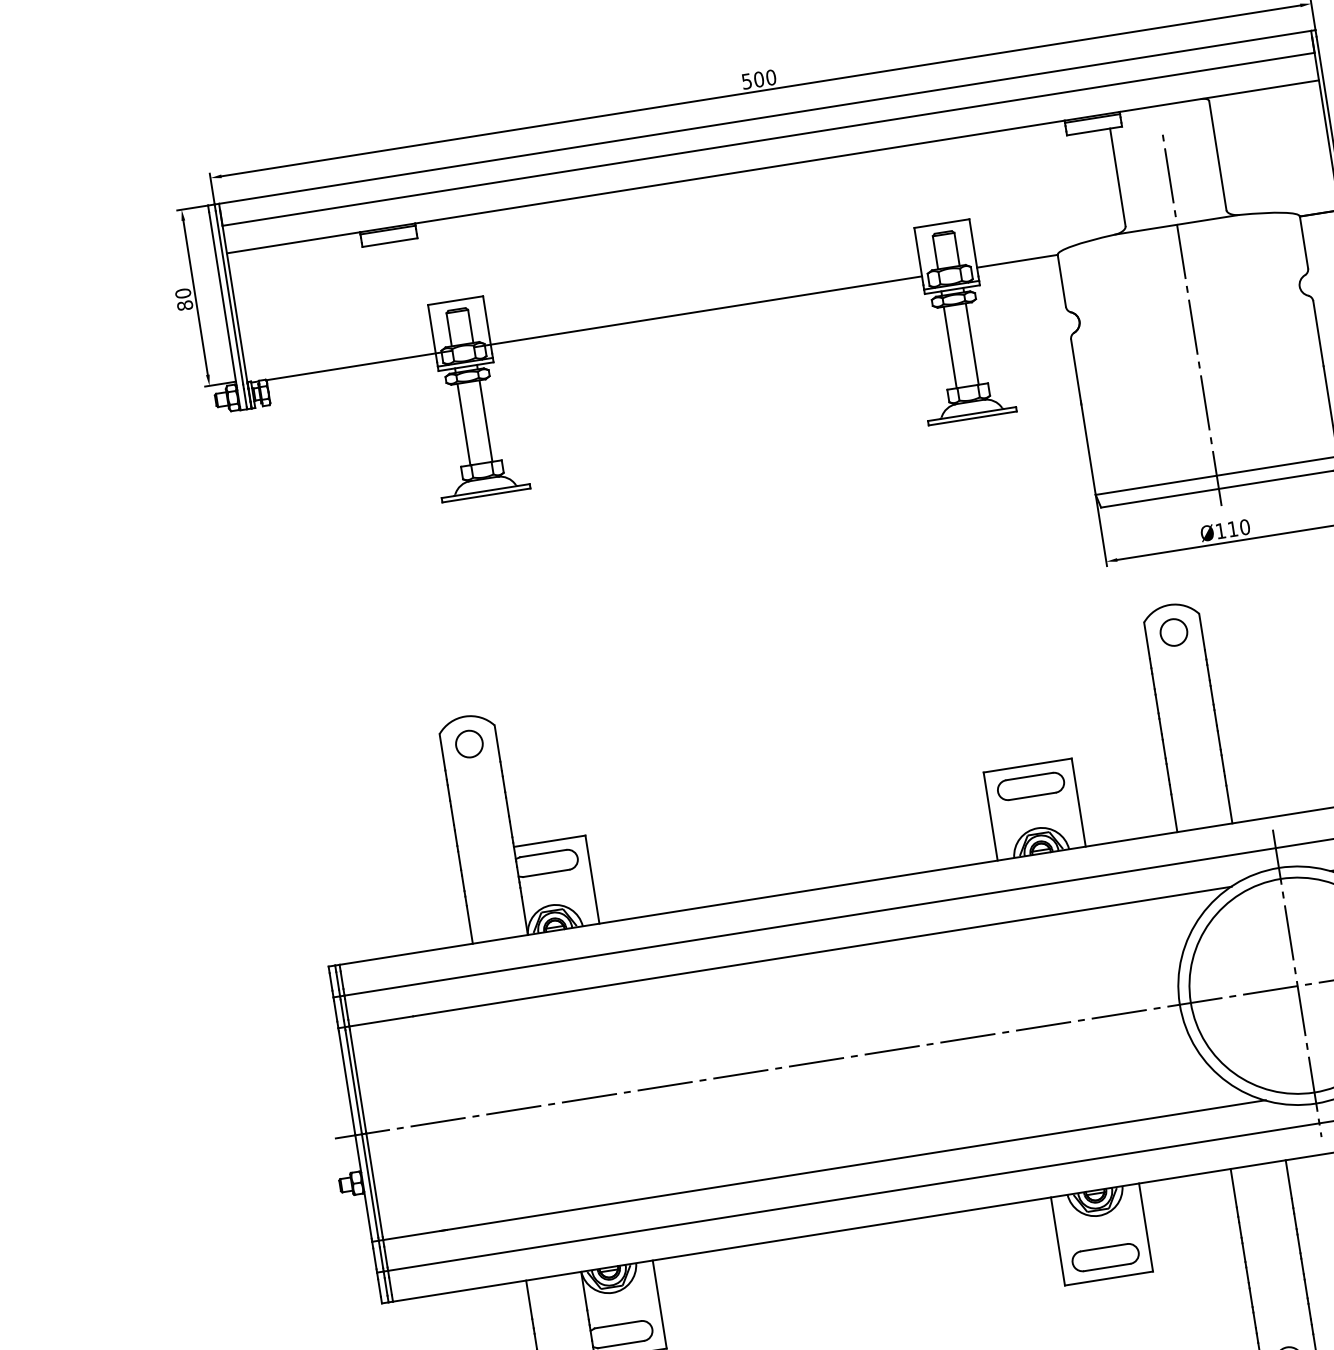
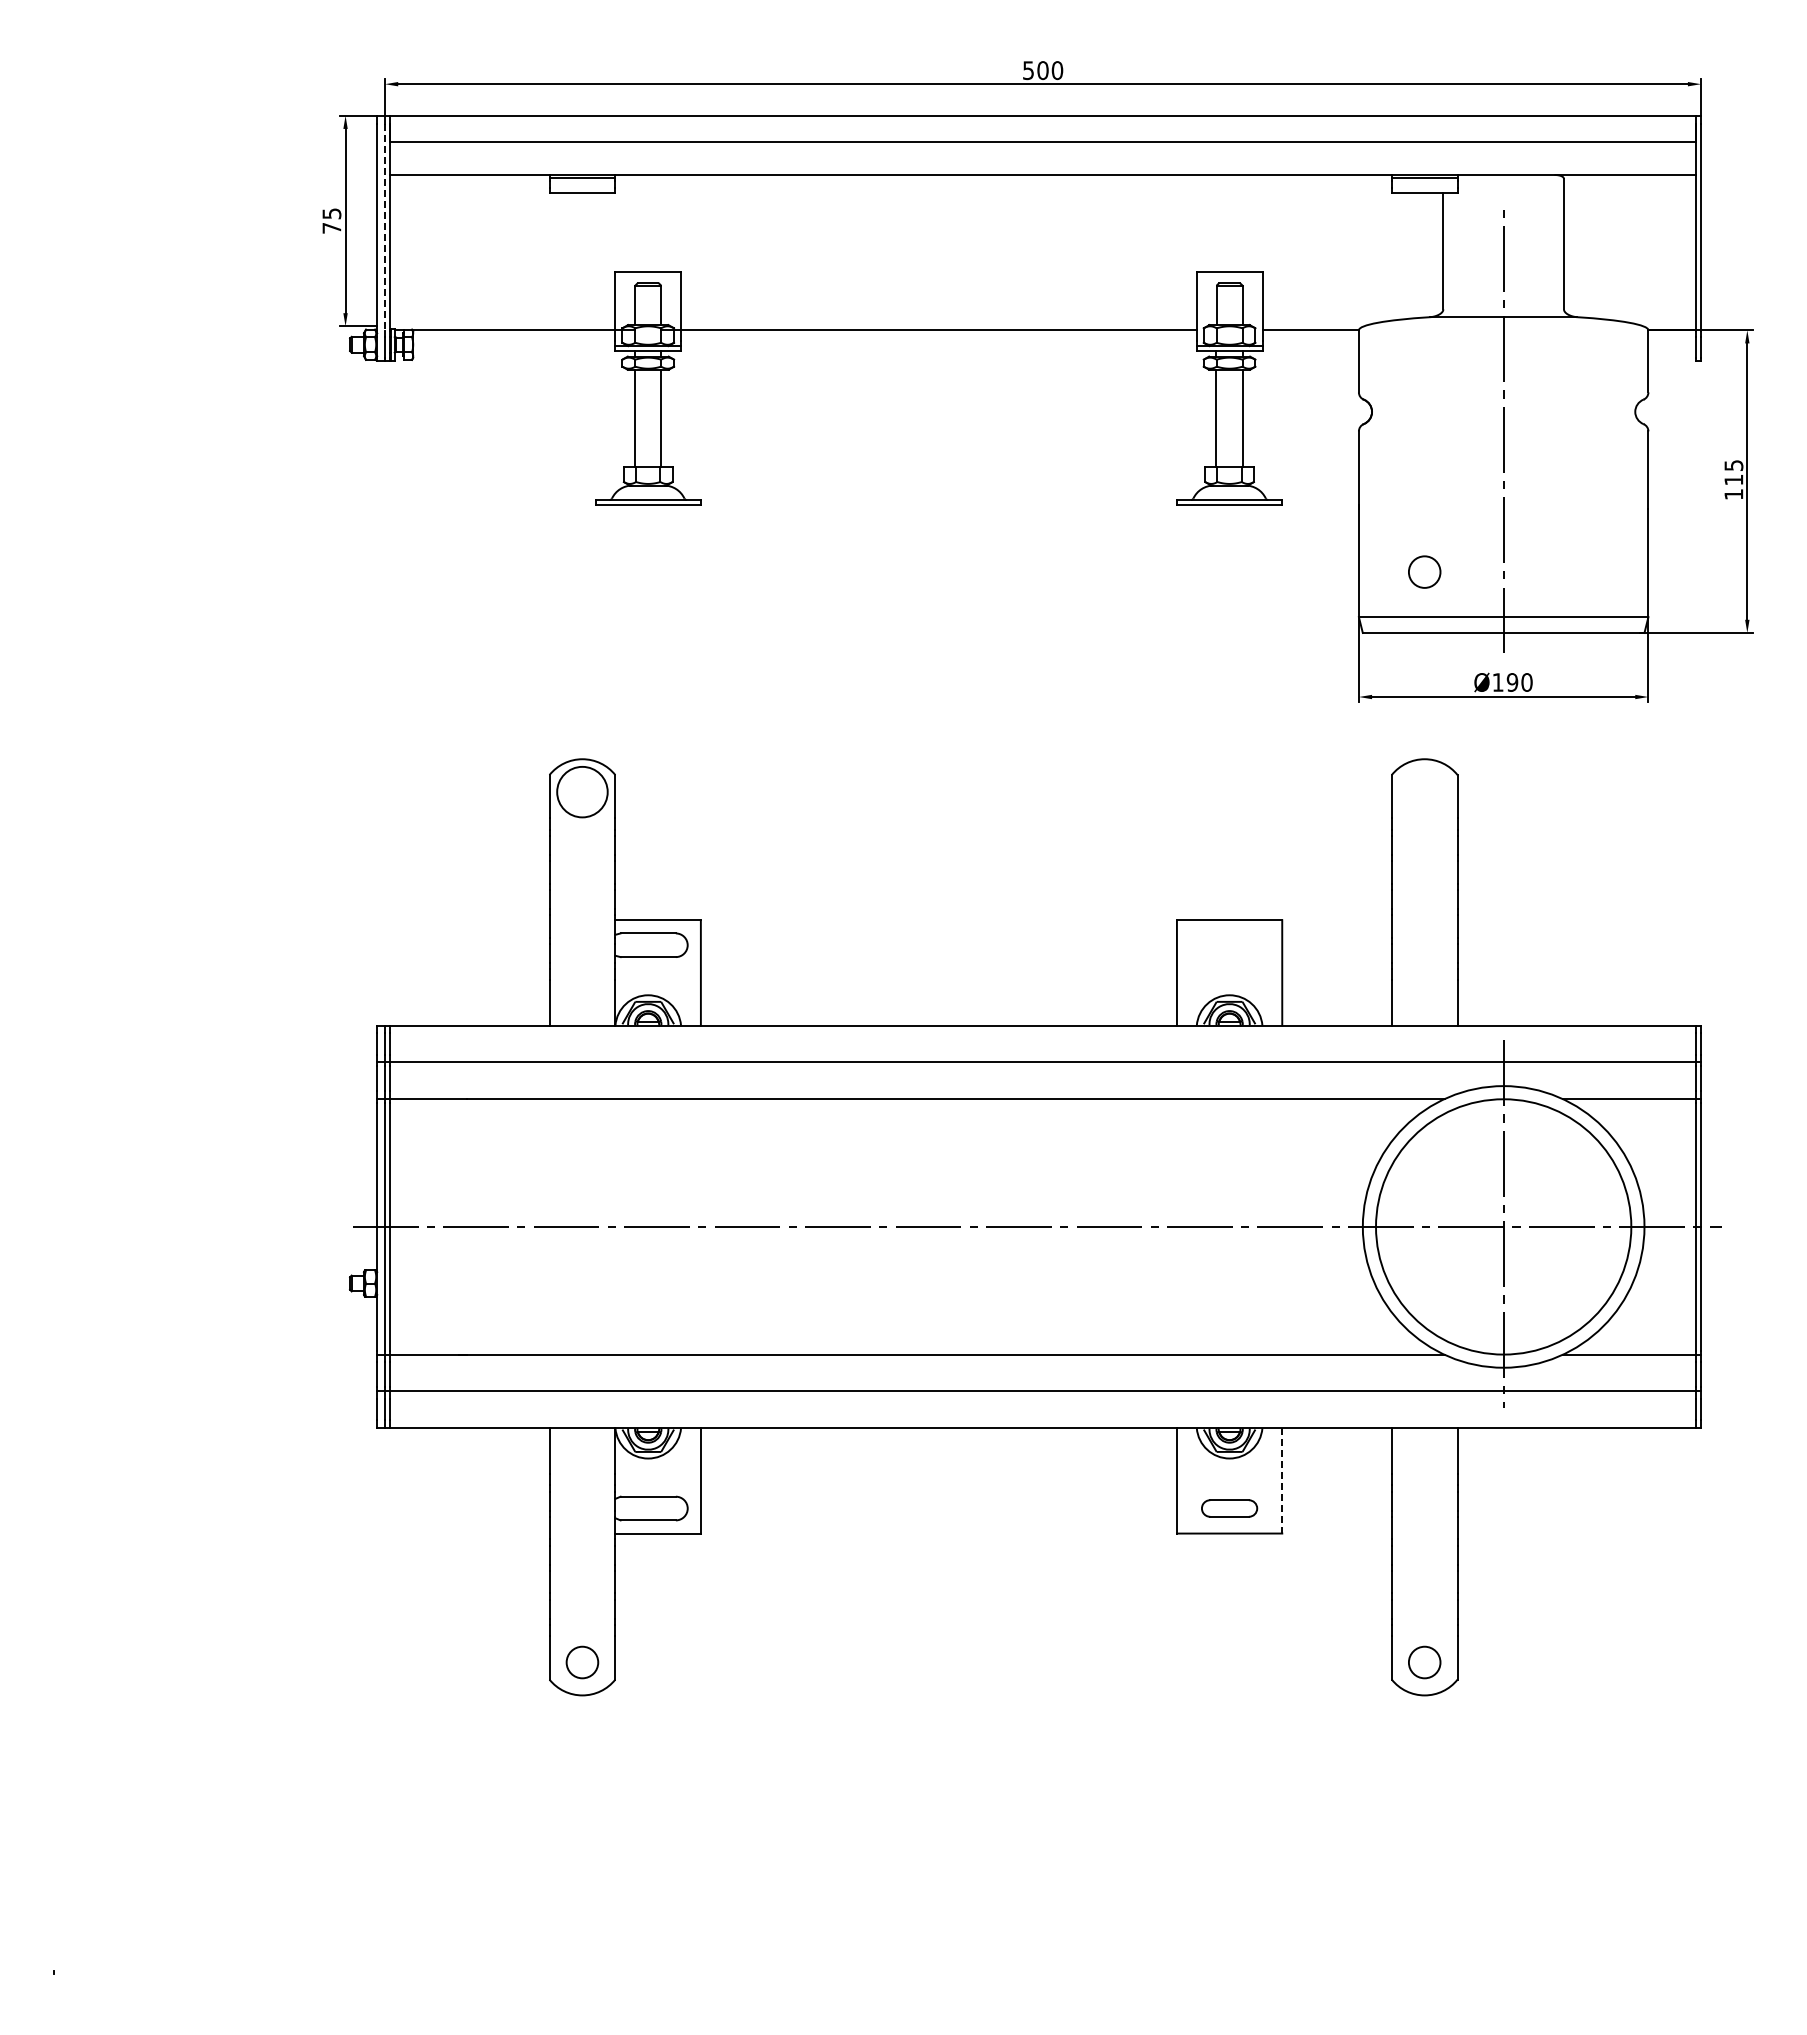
line: (229, 297) -> (385, 227), solid -> dashed
text: (183, 299) -> (331, 220), 80 -> 75
text: (1232, 529) -> (1512, 682), Ø110 -> Ø190
circle: (1173, 632) -> (1424, 571), moved
circle: (469, 743) -> (582, 791), size x1.6
part: (1030, 785) -> (1229, 944), removed
line: (1146, 1227) -> (1282, 1480), solid -> dashed
part: (1105, 1257) -> (1229, 1508), size x0.7

